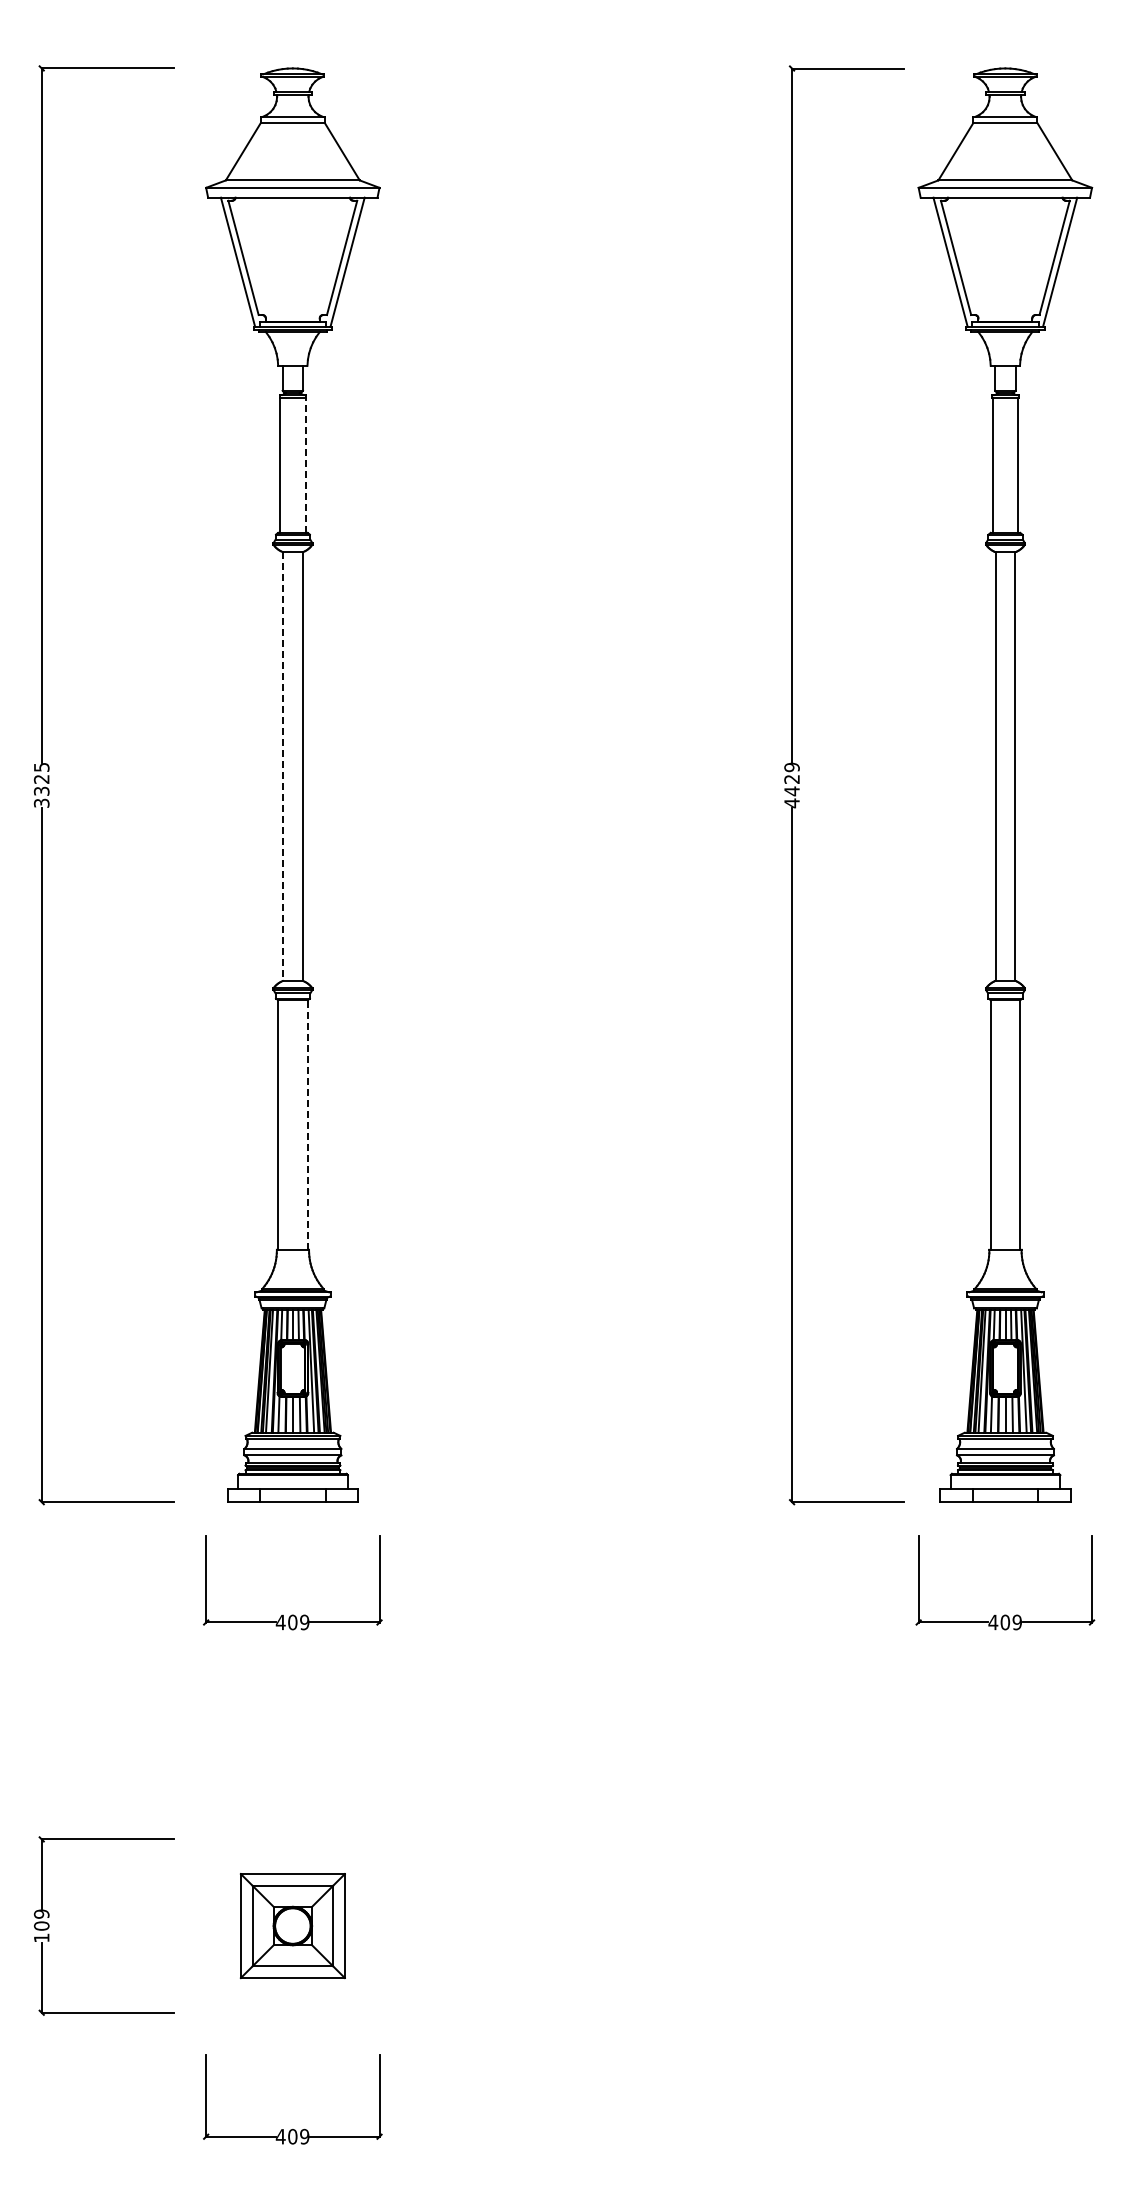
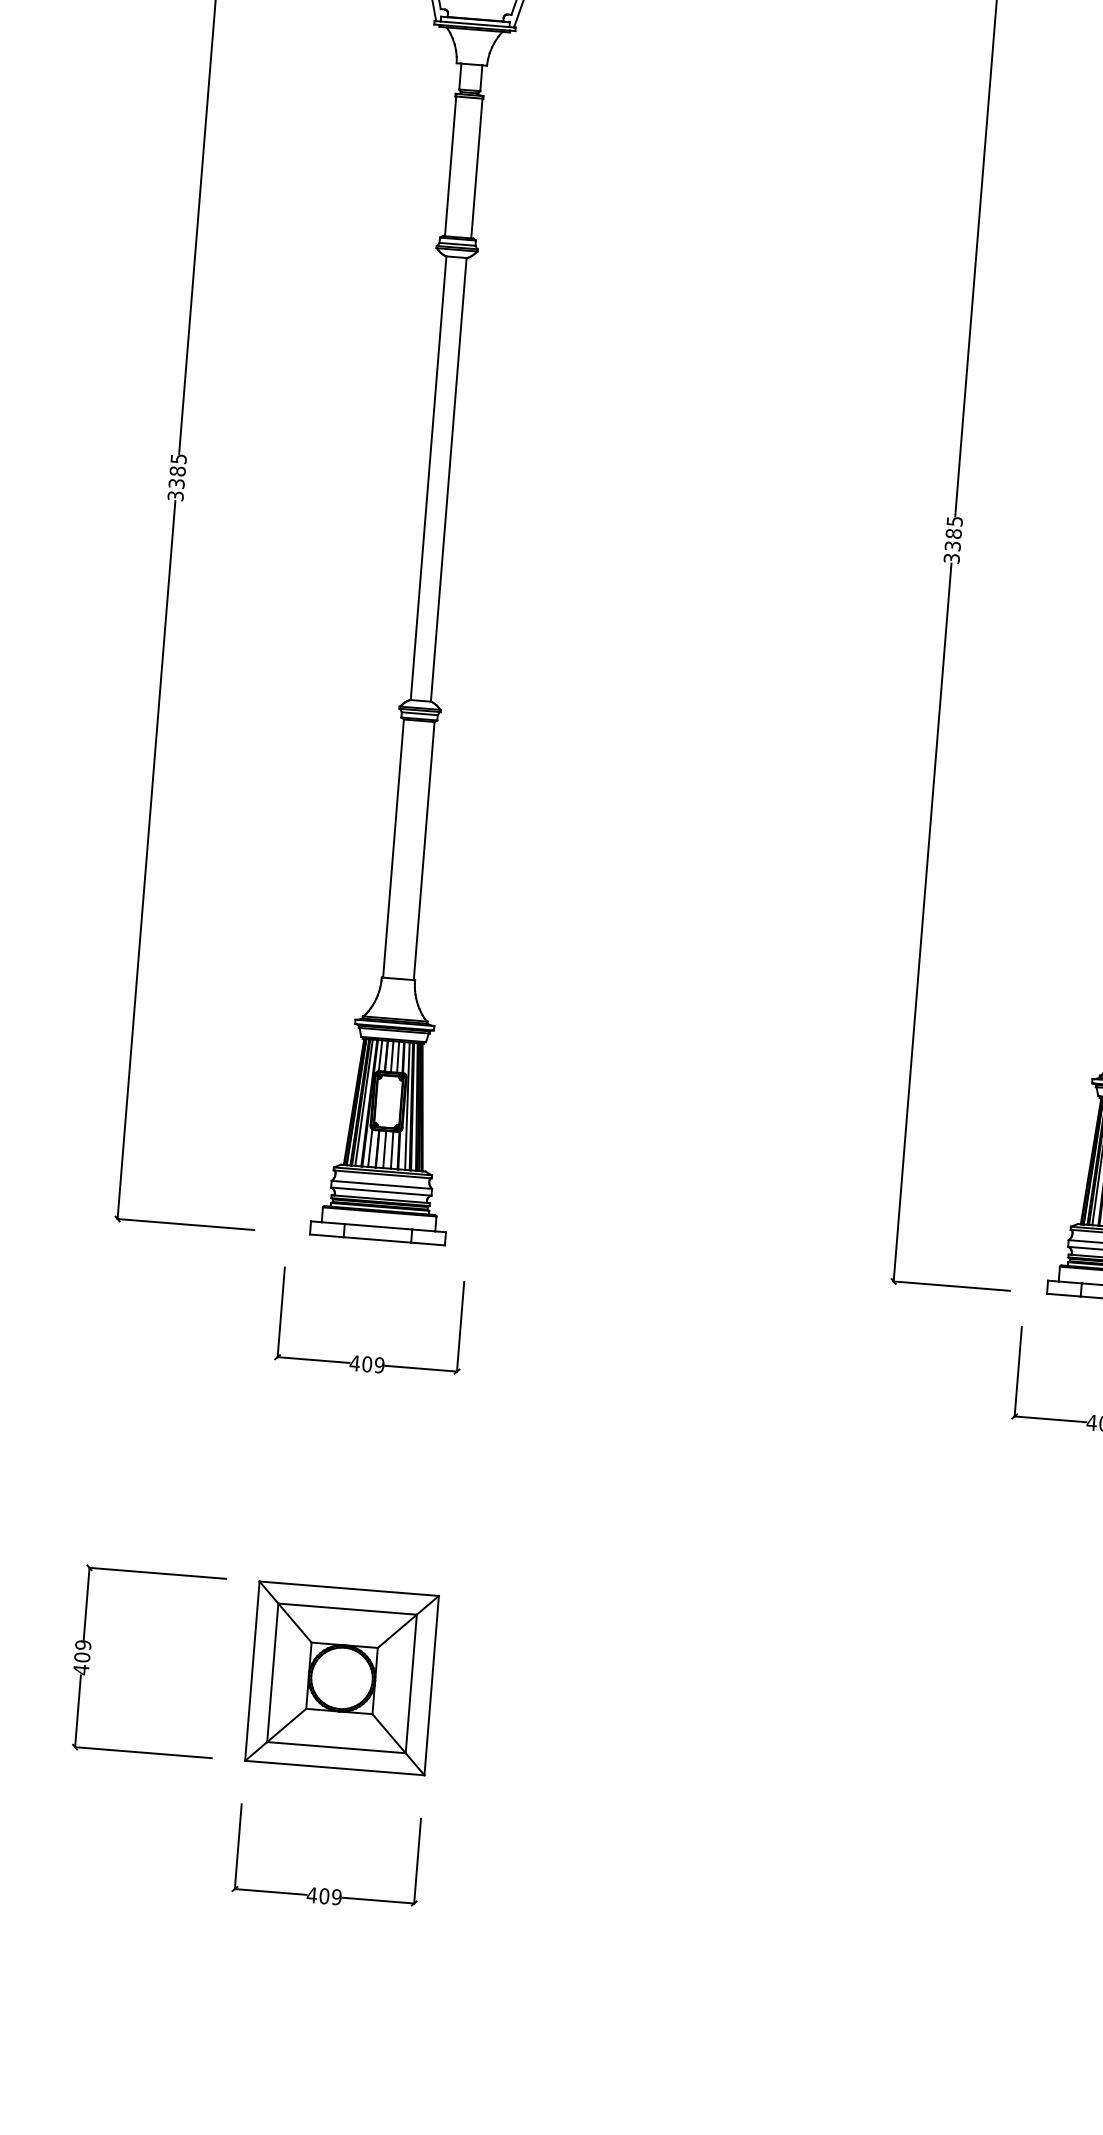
line: (305, 465) -> (476, 168), dashed -> solid
line: (283, 767) -> (428, 479), dashed -> solid
text: (41, 778) -> (177, 470), 3325 -> 3385
text: (791, 785) -> (952, 540), 4429 -> 3385
line: (307, 1125) -> (423, 851), dashed -> solid
part: (292, 1925) -> (341, 1677), size x1.67
text: (41, 1938) -> (81, 1670), 109 -> 409

